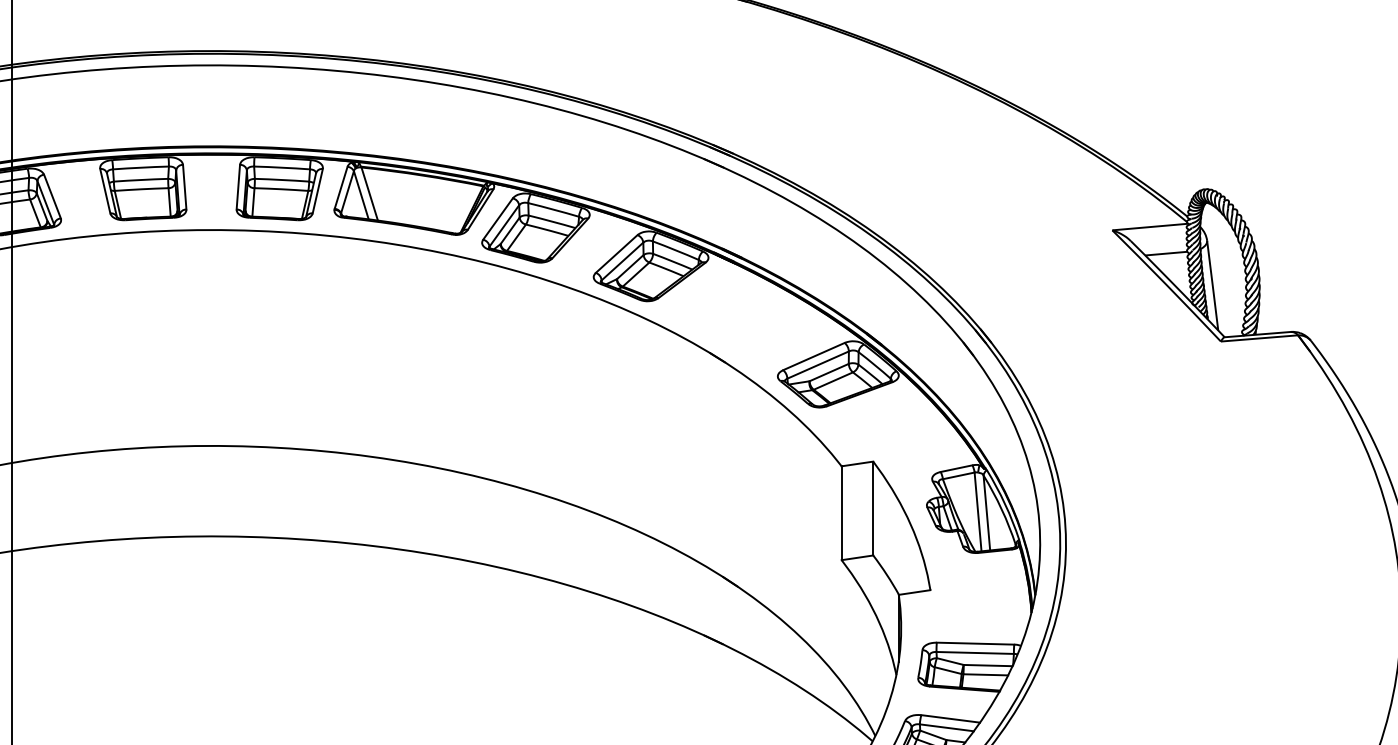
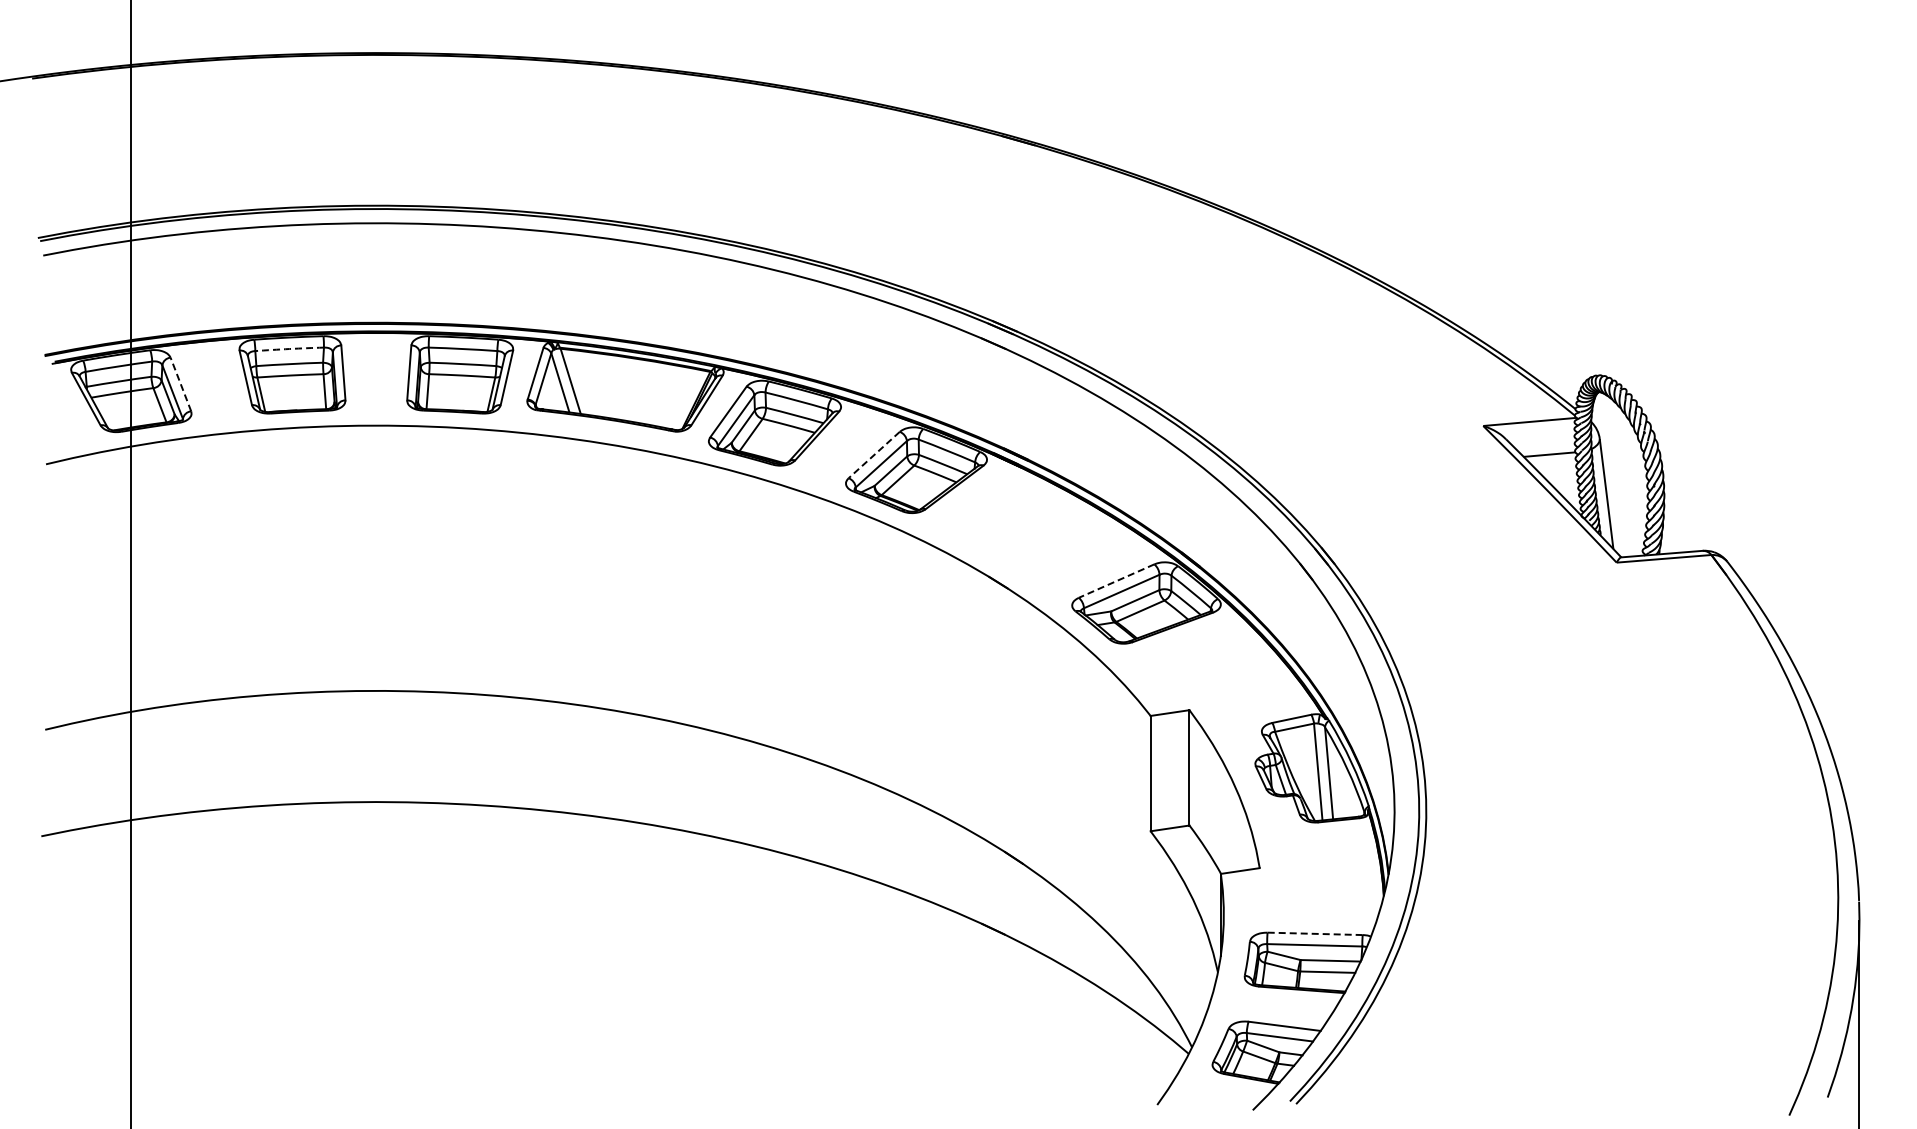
arc: (140, 168) -> (289, 349), solid -> dashed
line: (52, 196) -> (180, 384), solid -> dashed
line: (616, 254) -> (874, 455), solid -> dashed
line: (813, 356) -> (1116, 581), solid -> dashed
line: (975, 643) -> (1315, 933), solid -> dashed

